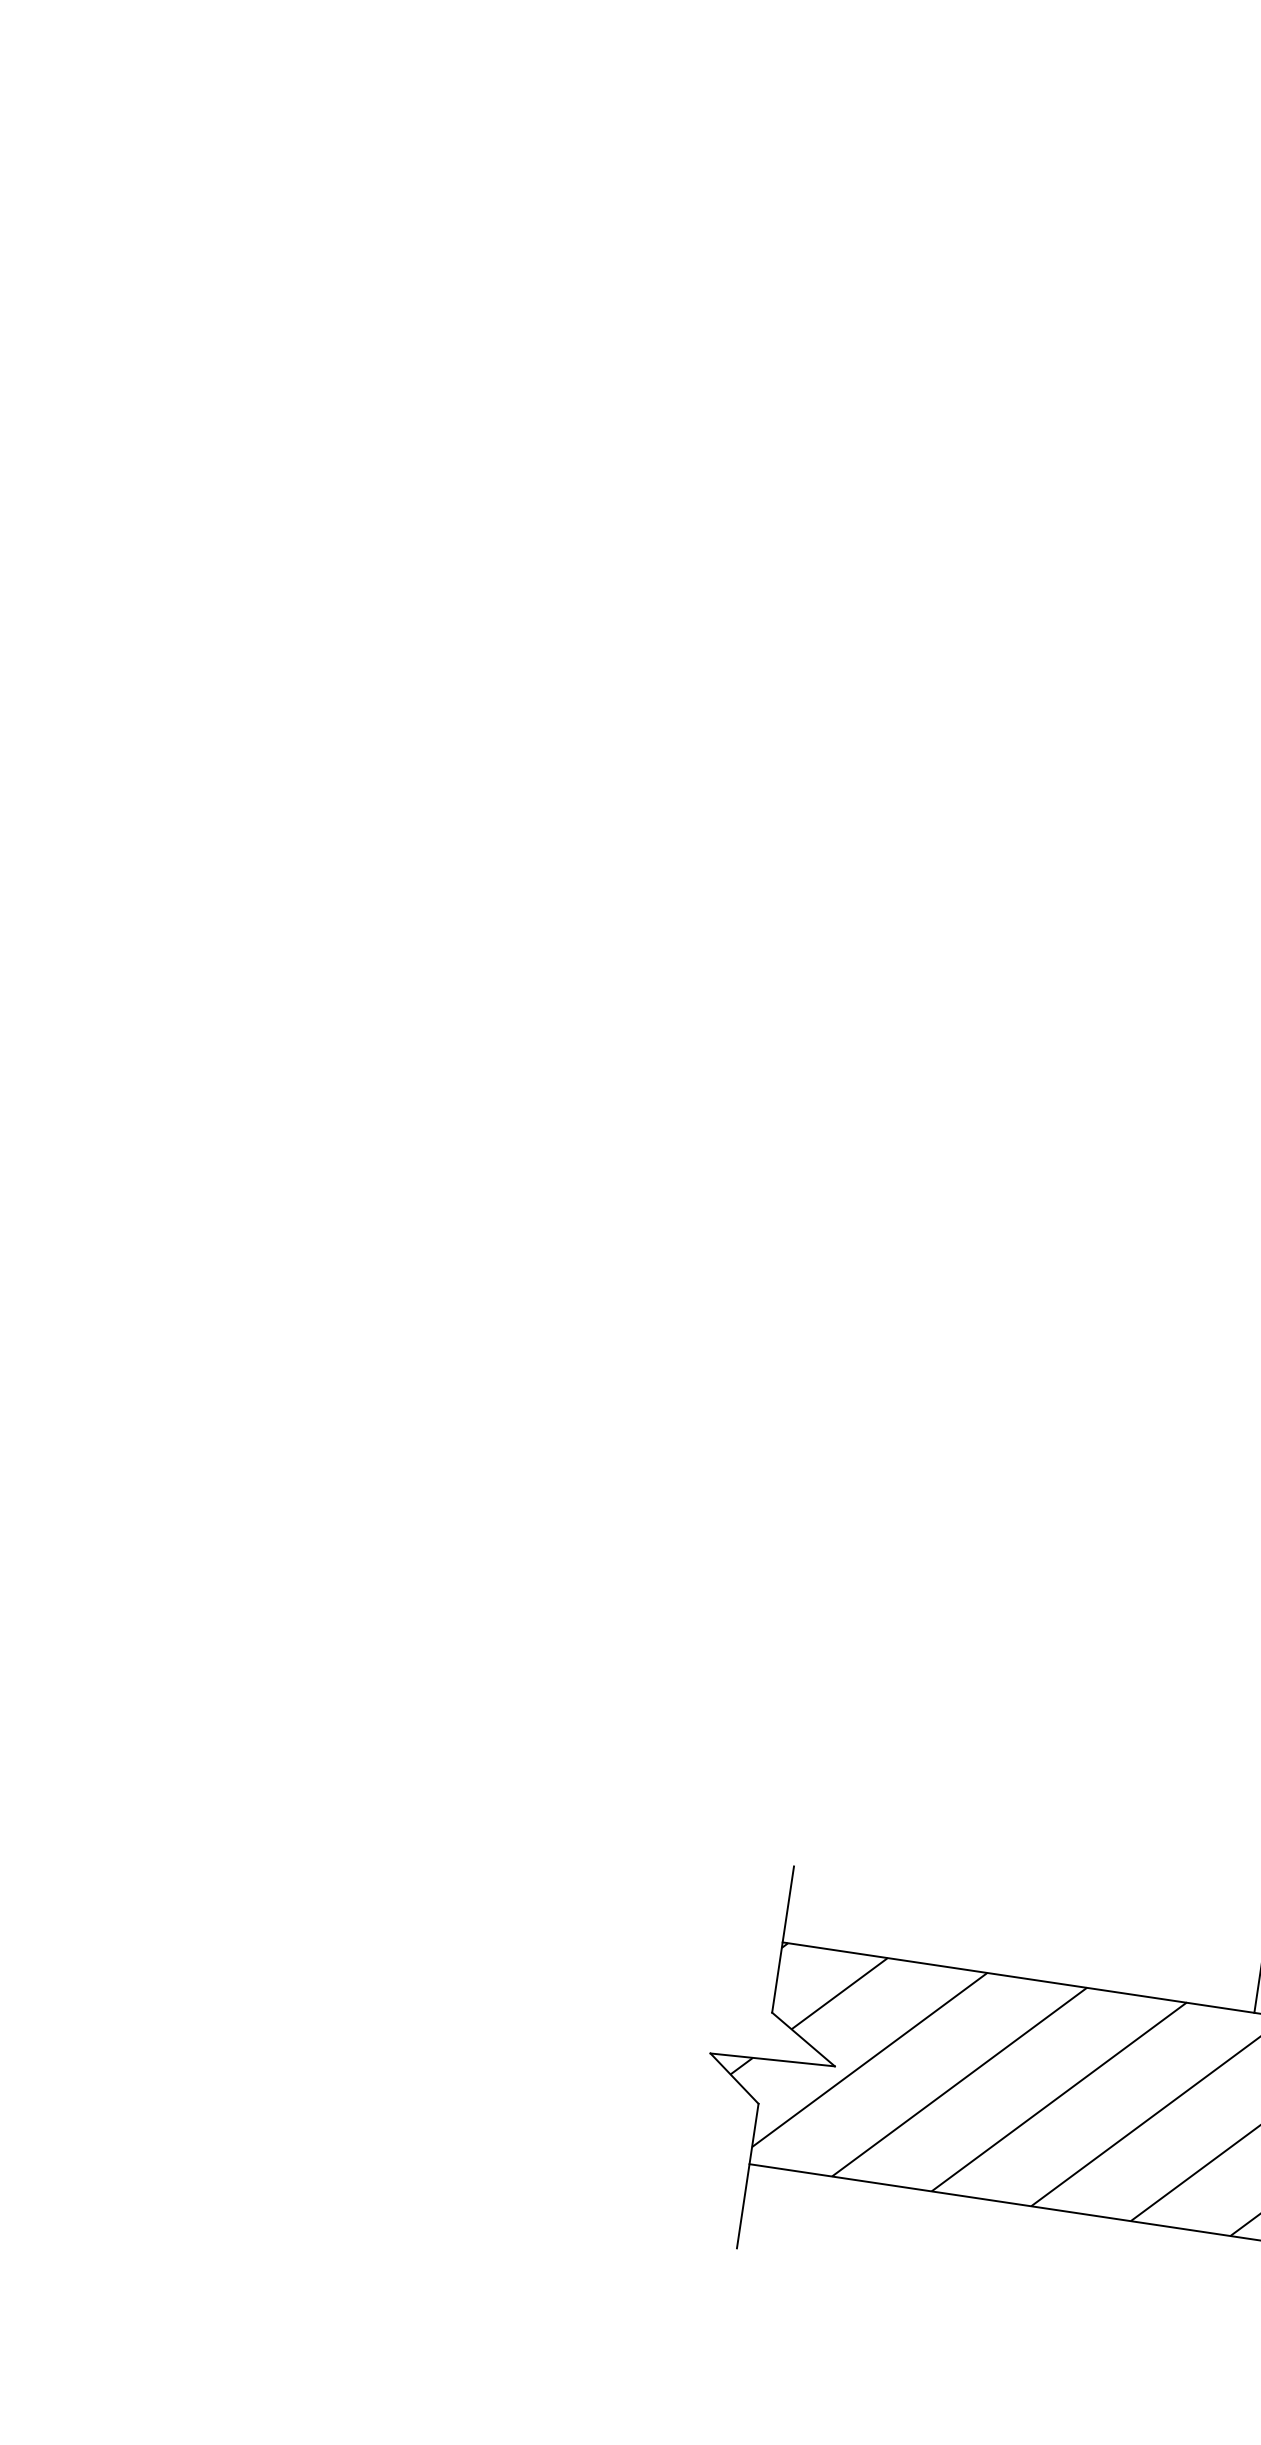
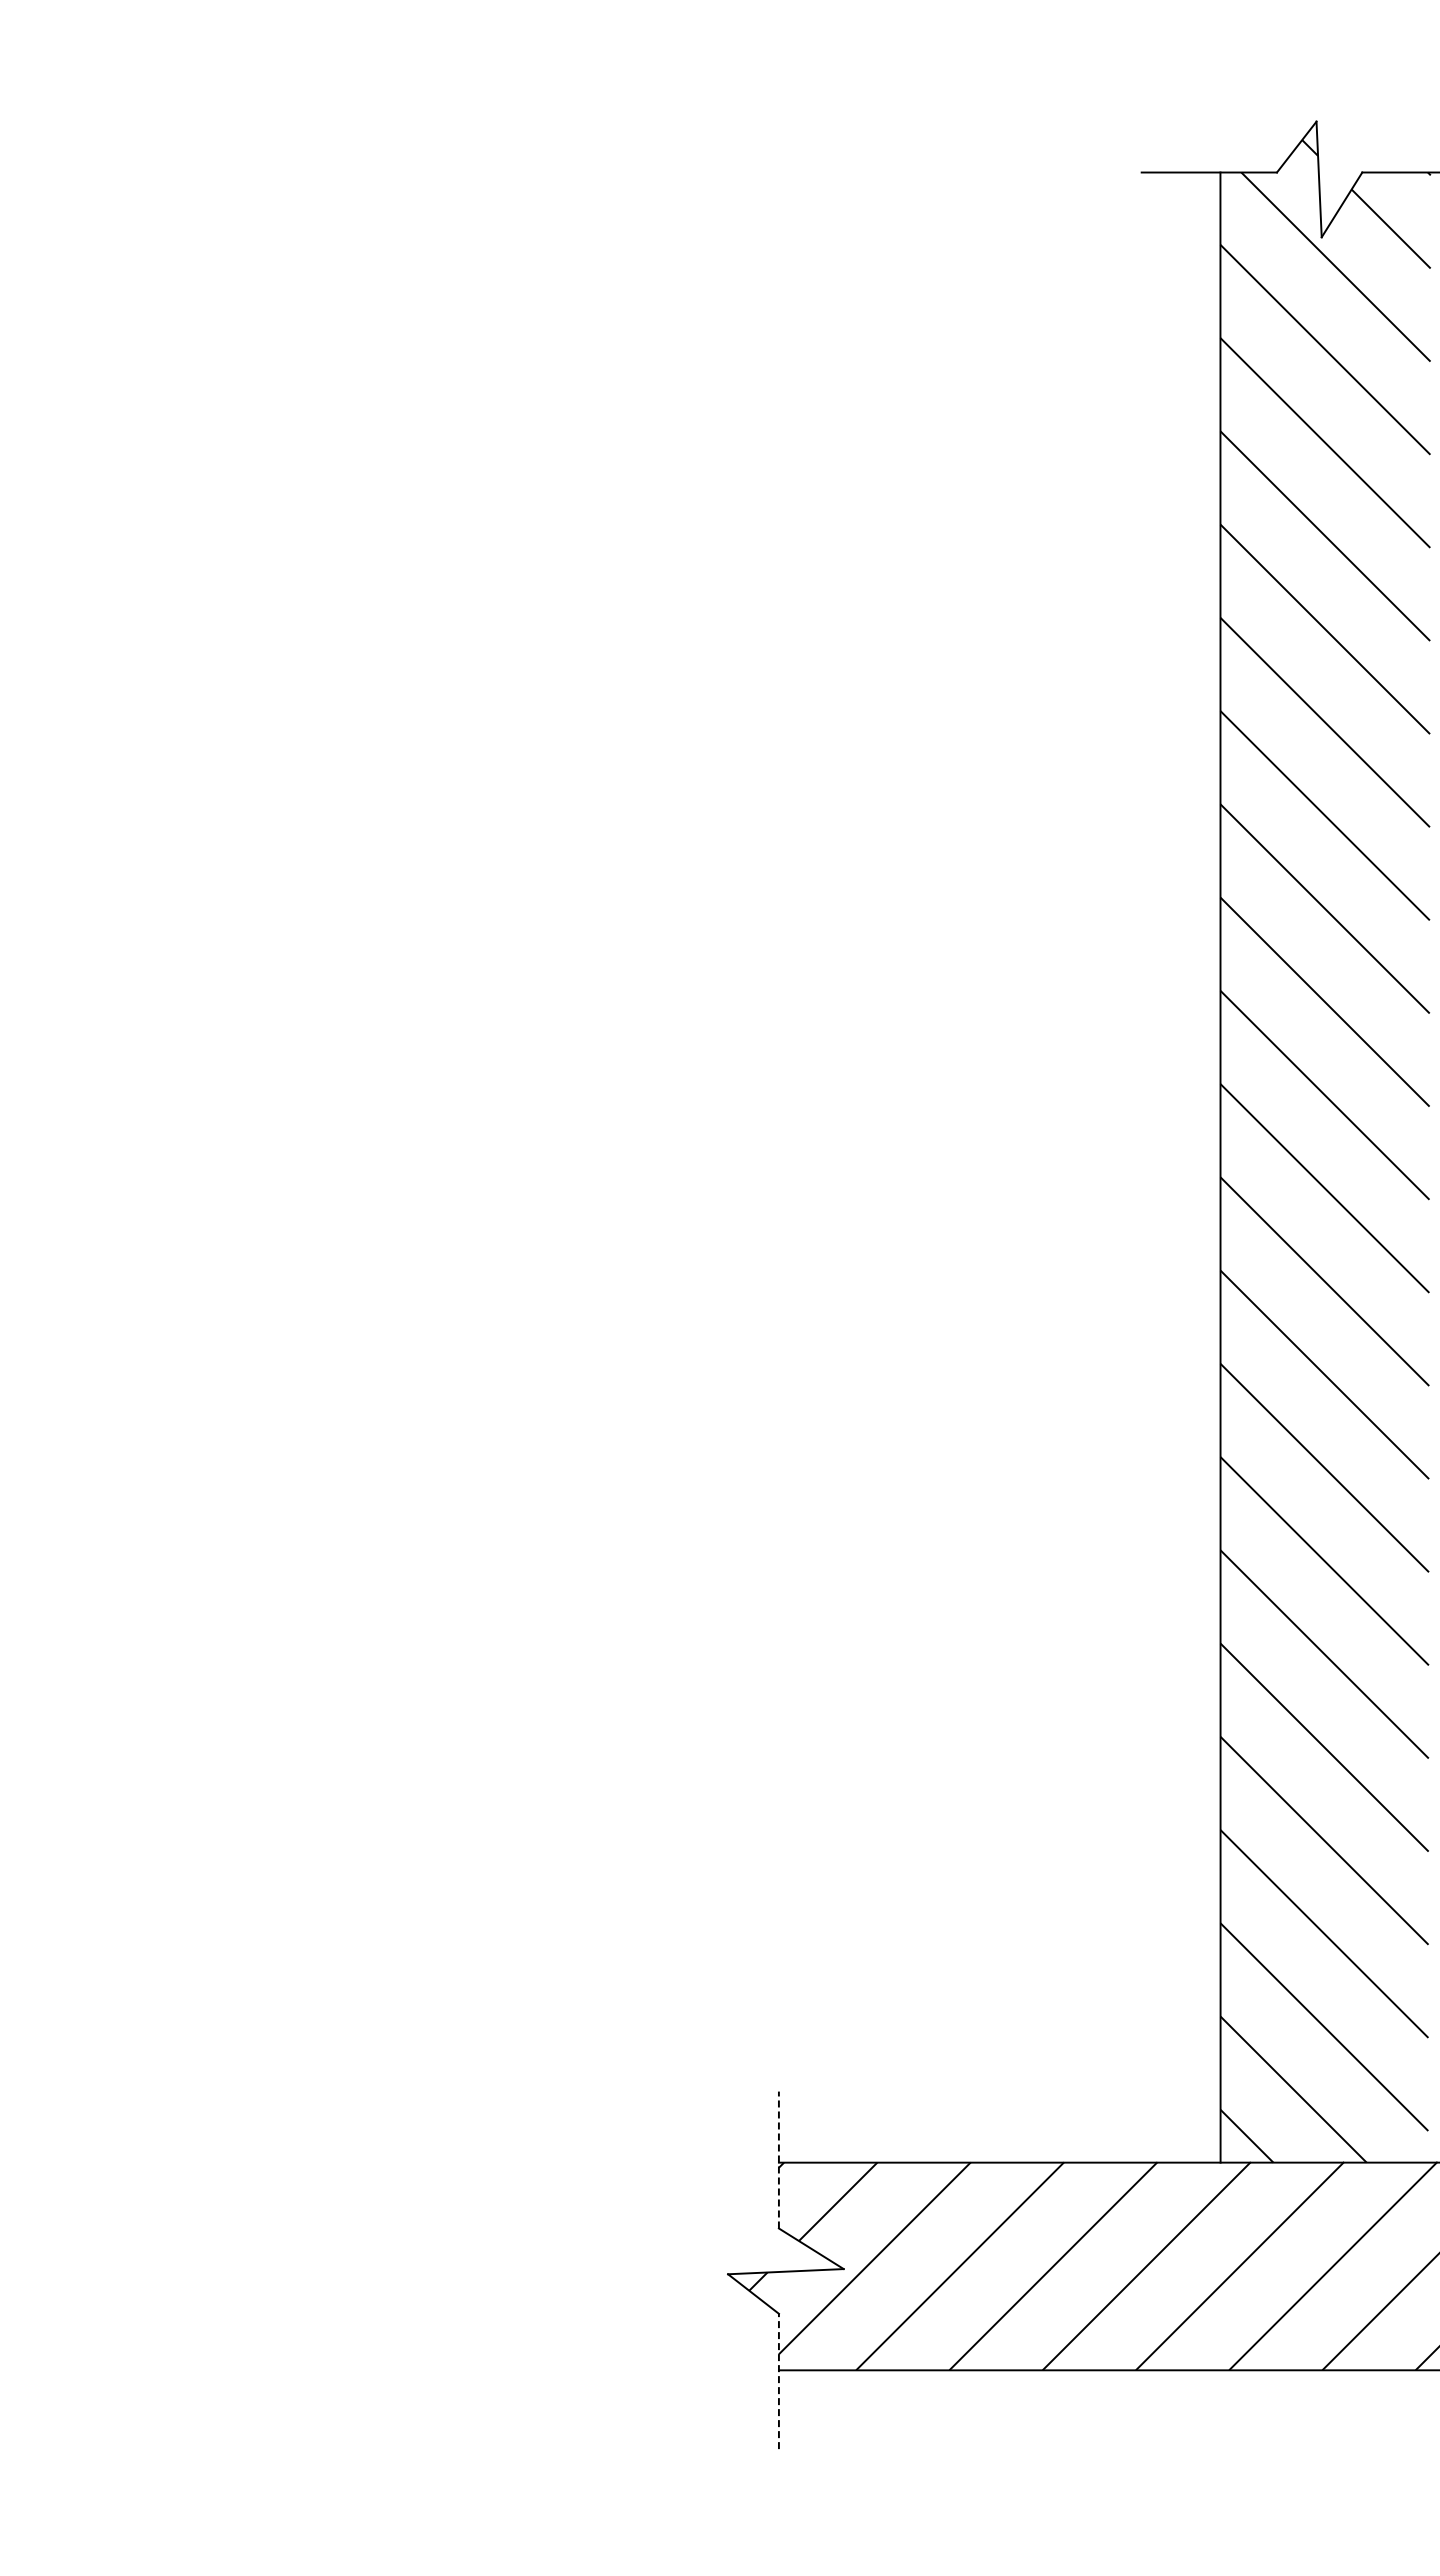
line: (782, 1938) -> (778, 2159), solid -> dashed
line: (747, 2176) -> (778, 2381), solid -> dashed

